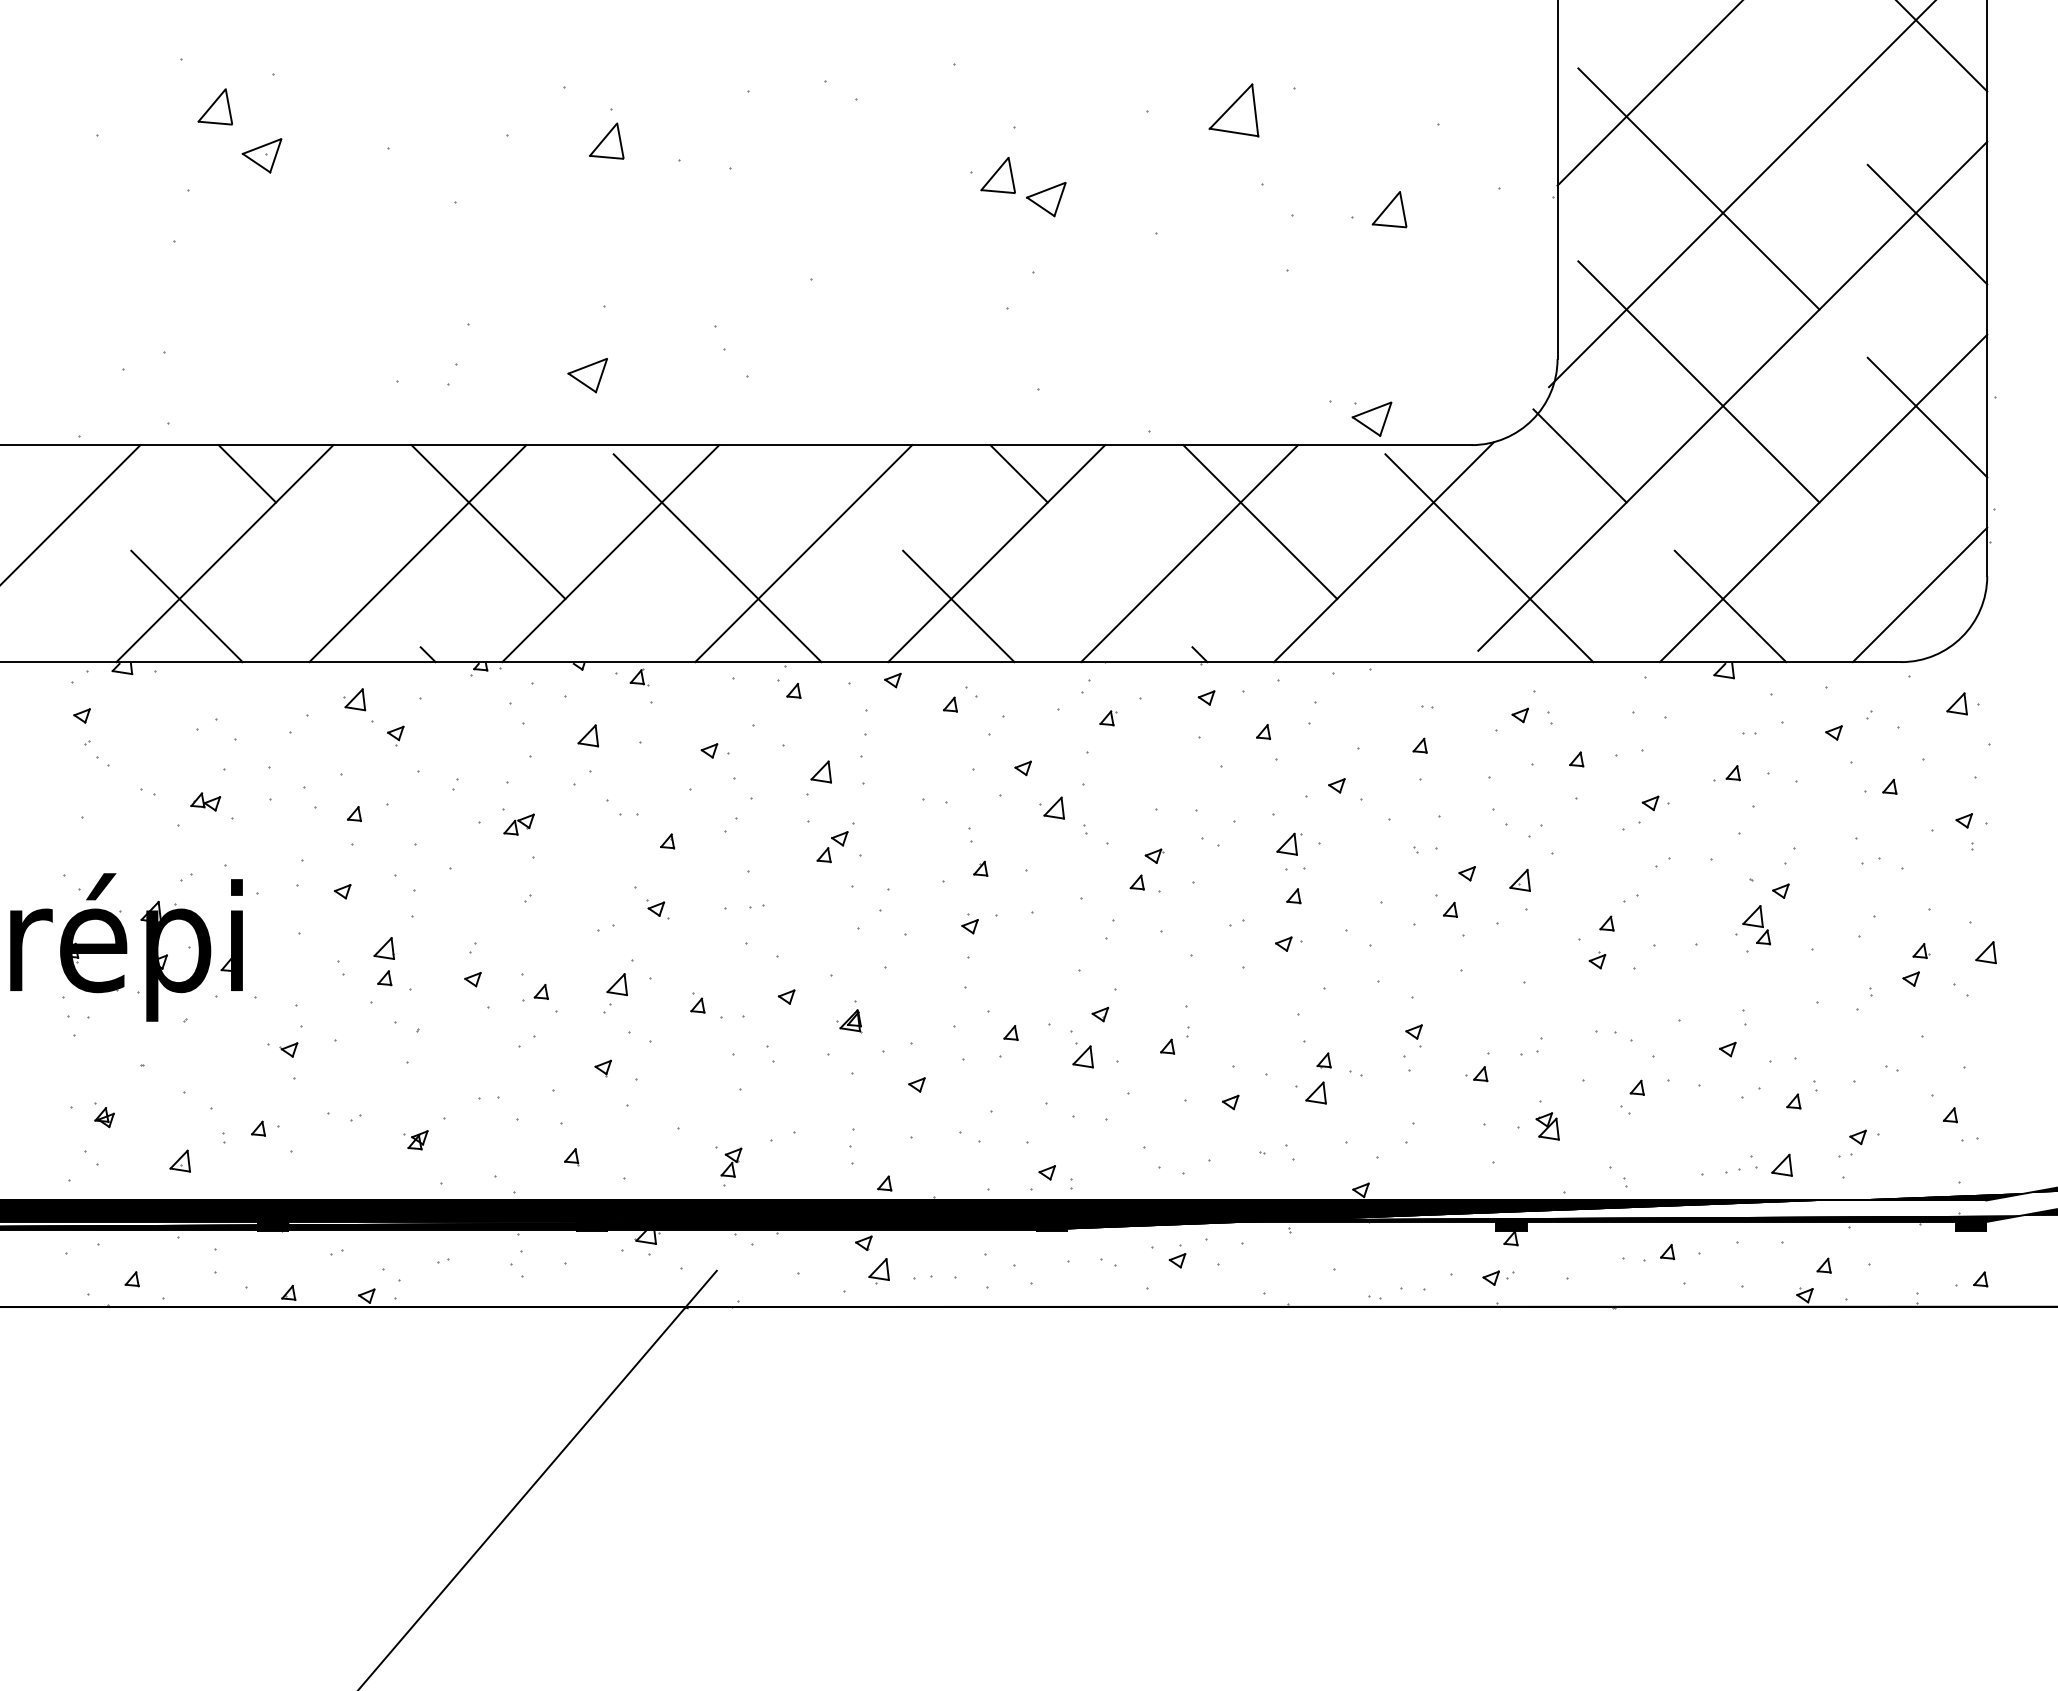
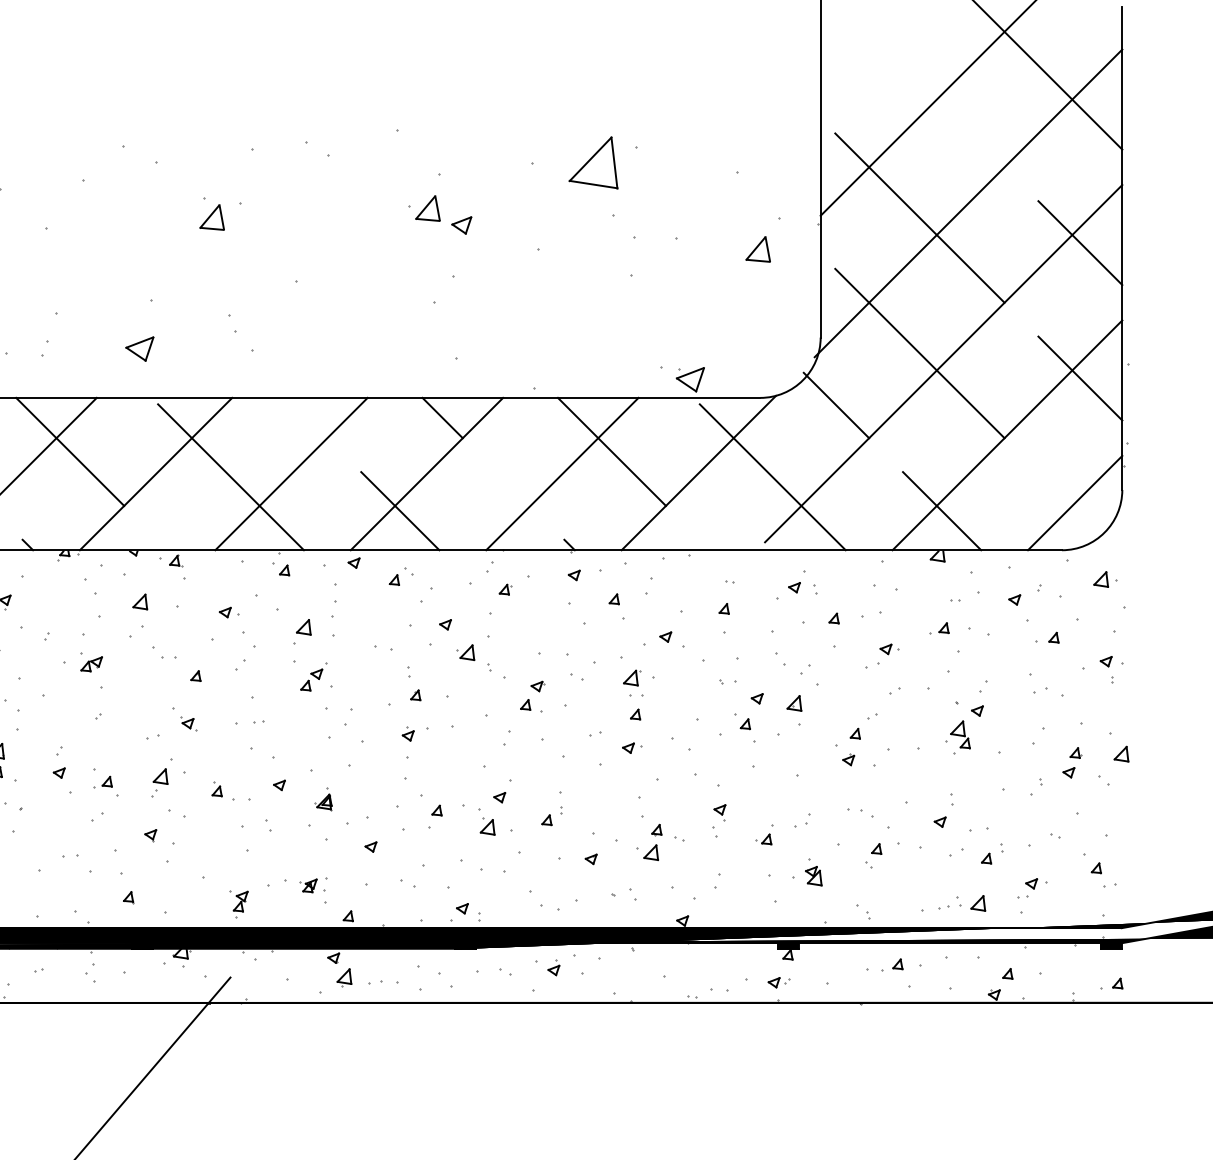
part: (1233, 110) -> (593, 163), size x1.4
part: (606, 140) -> (212, 217), moved
part: (1046, 199) -> (461, 225), size x0.7
part: (1389, 209) -> (758, 249), moved
part: (415, 1140) -> (308, 886), moved

